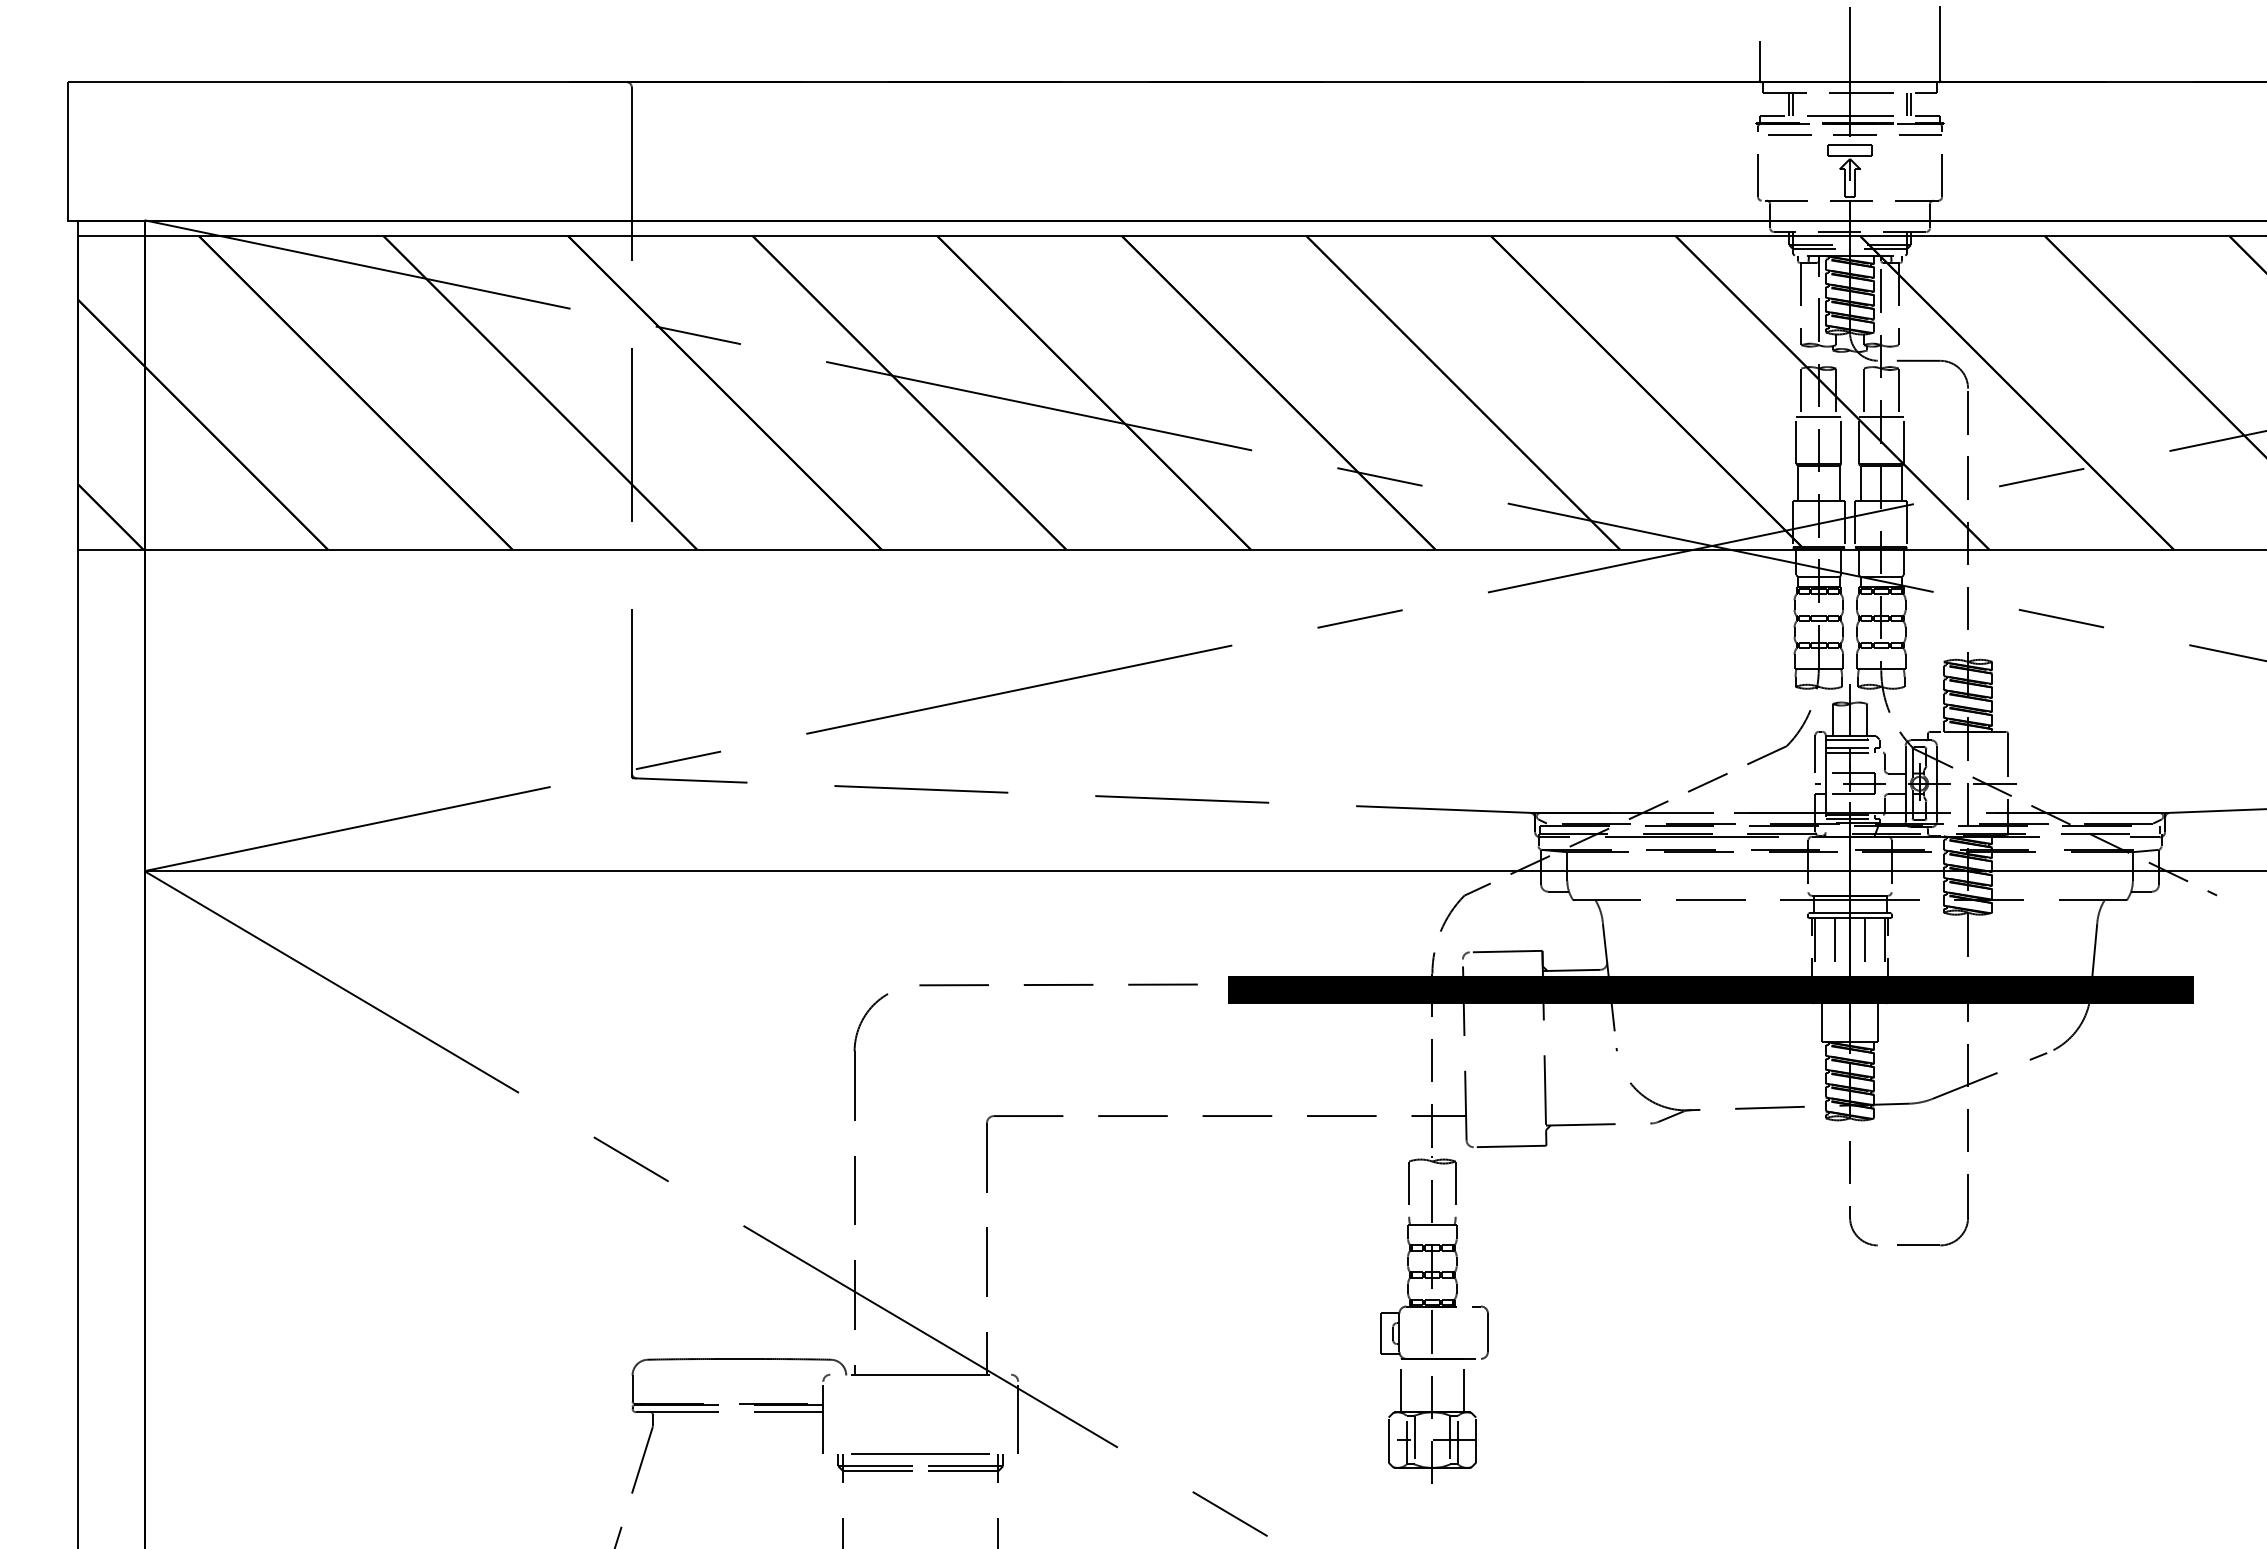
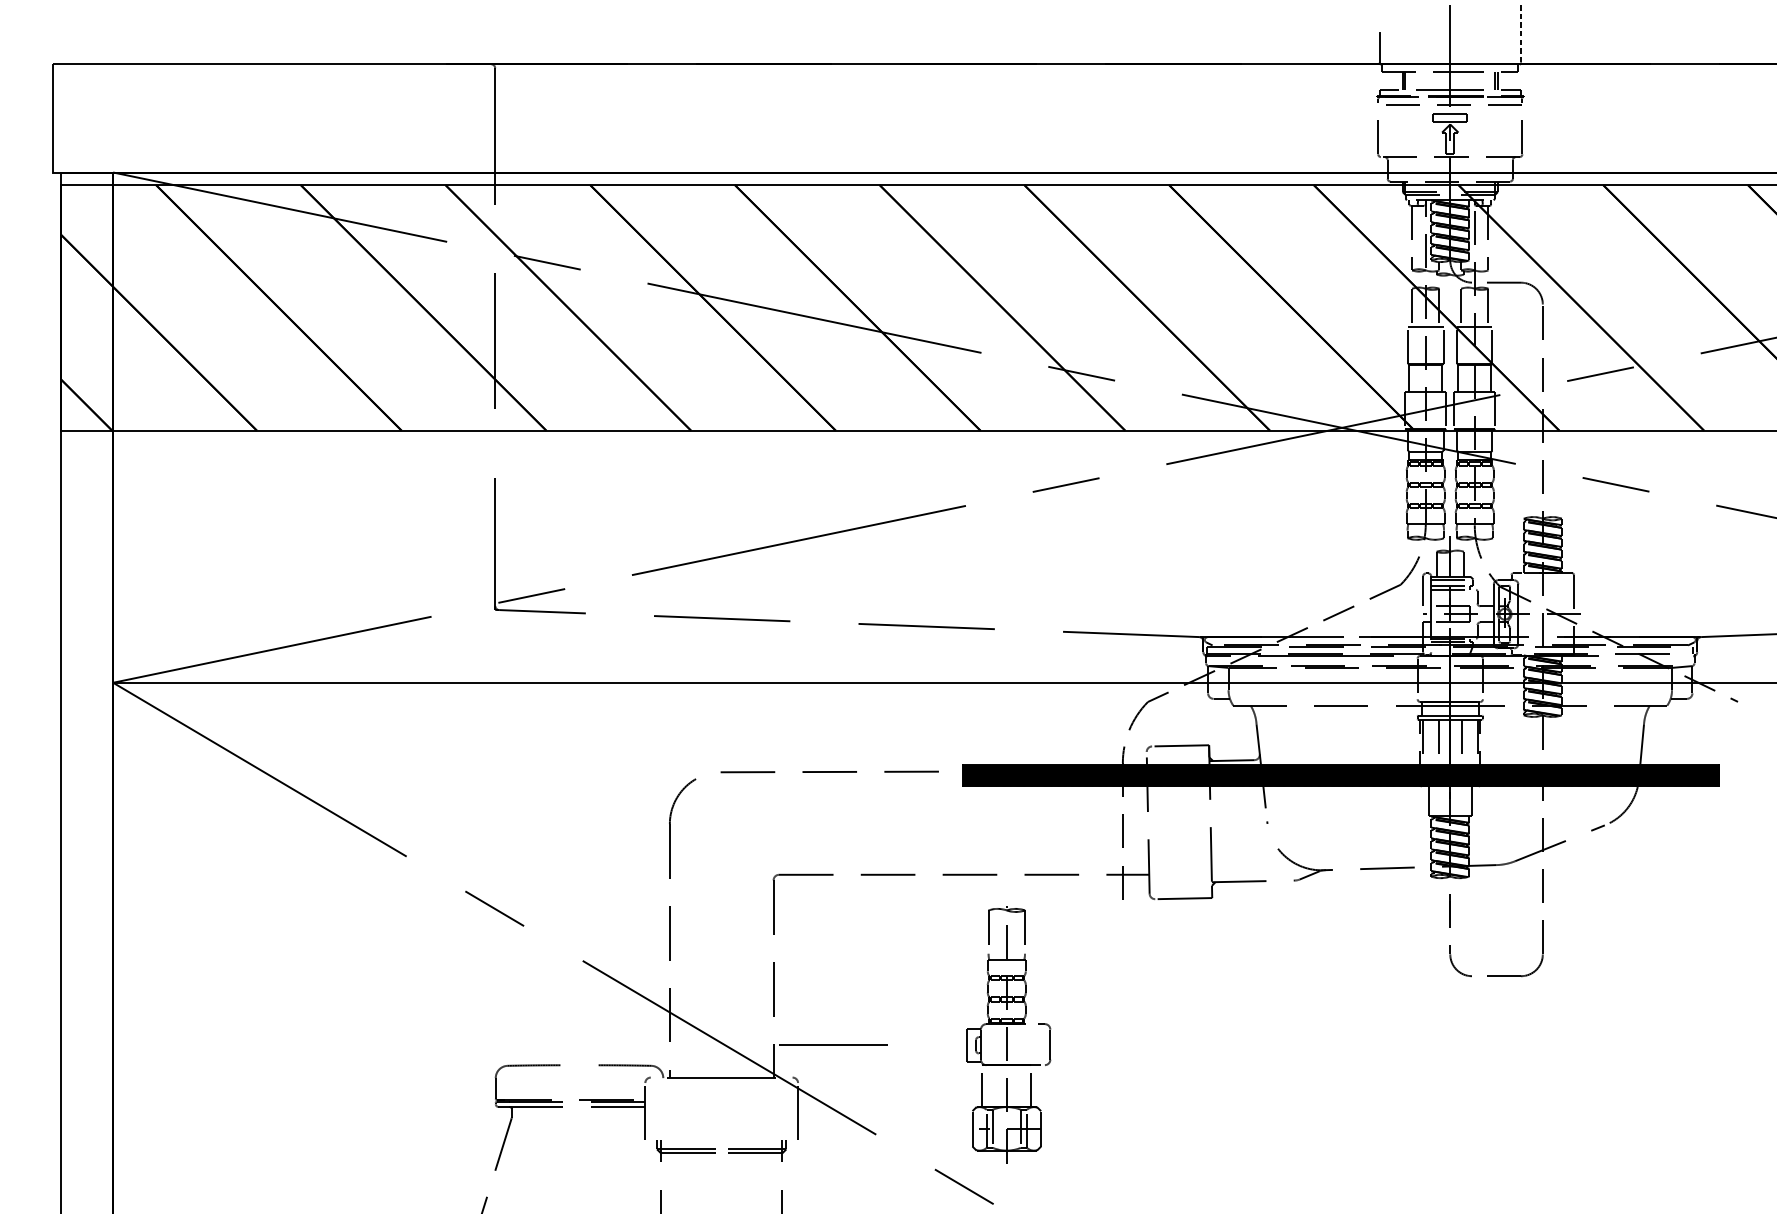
line: (1940, 44) -> (1521, 34), solid -> dashed
line: (2144, 837) -> (1681, 656), removed
part: (1434, 1319) -> (1008, 1034), moved
line: (739, 1359) -> (579, 1065), removed
line: (920, 1453) -> (833, 1044), moved

